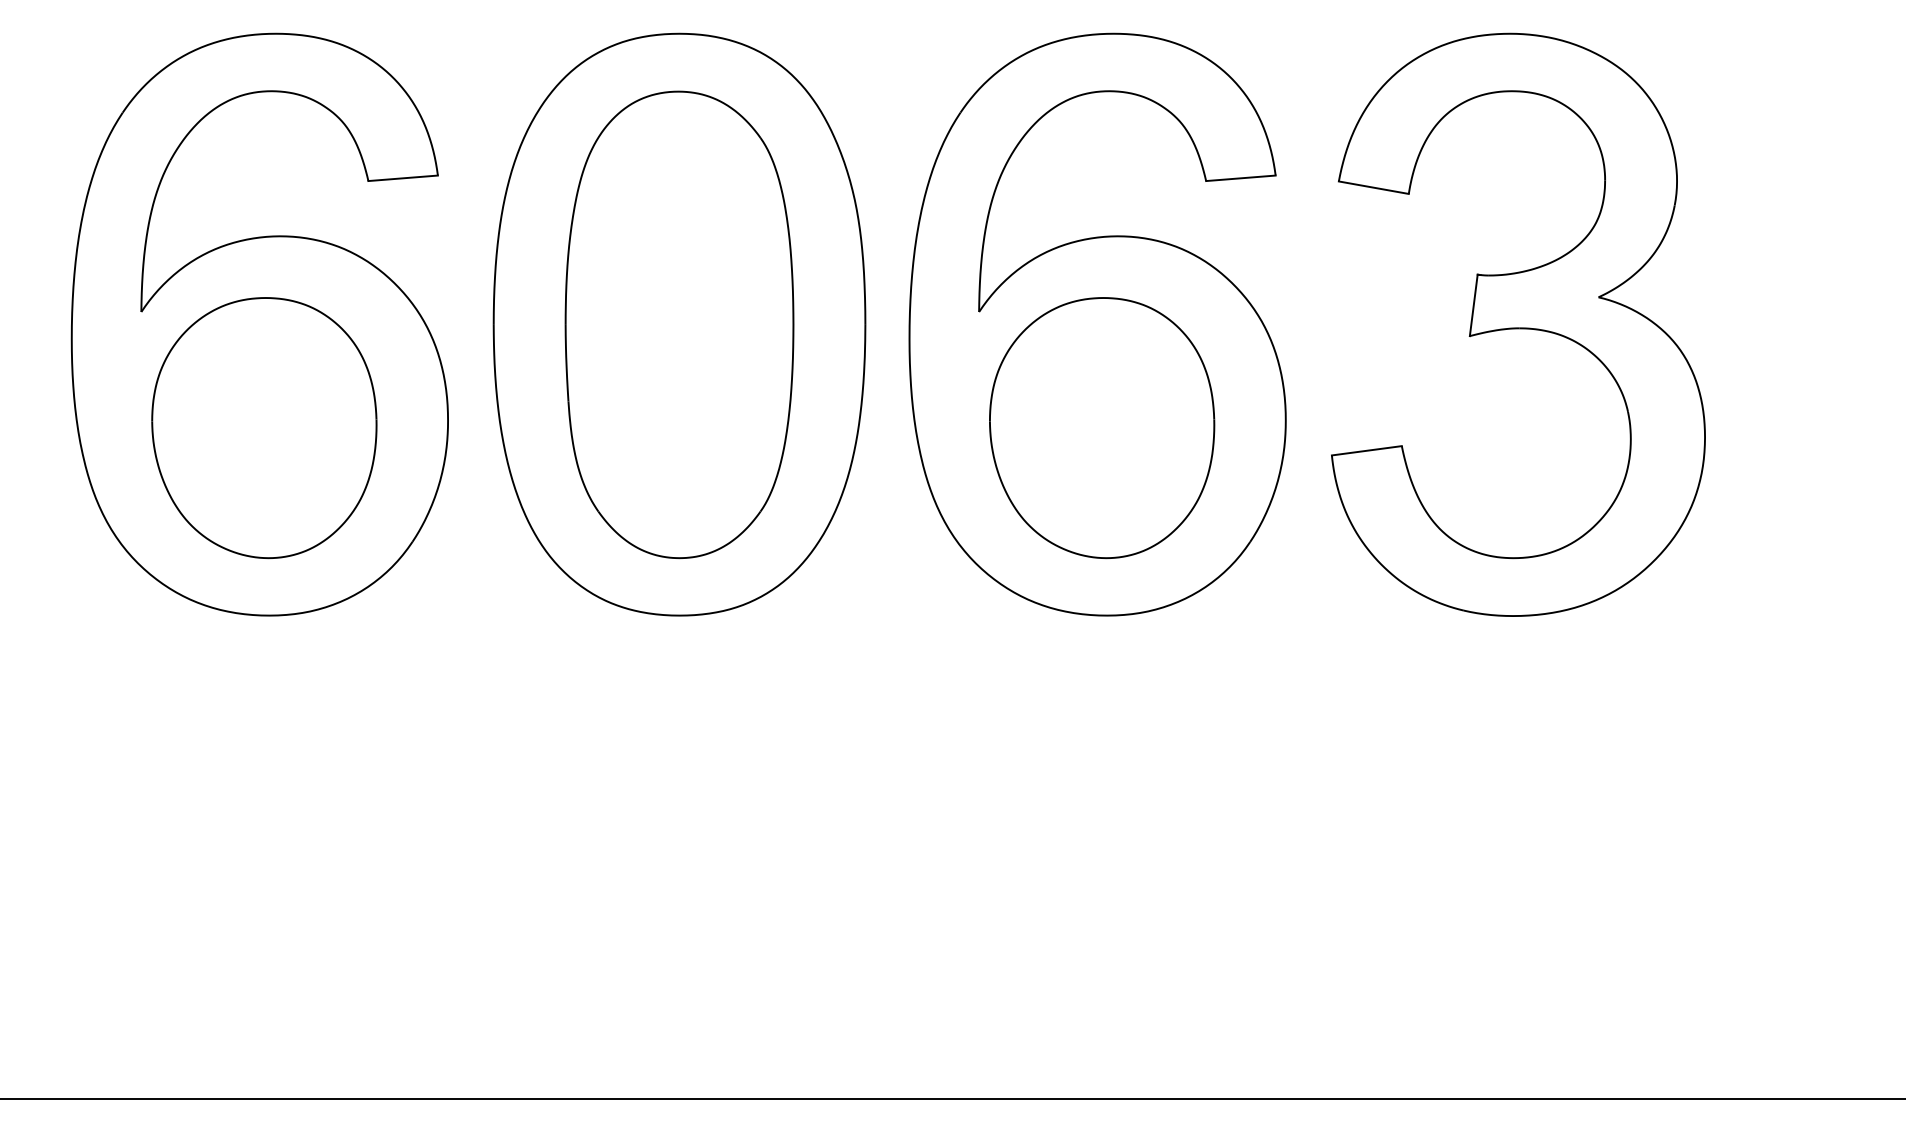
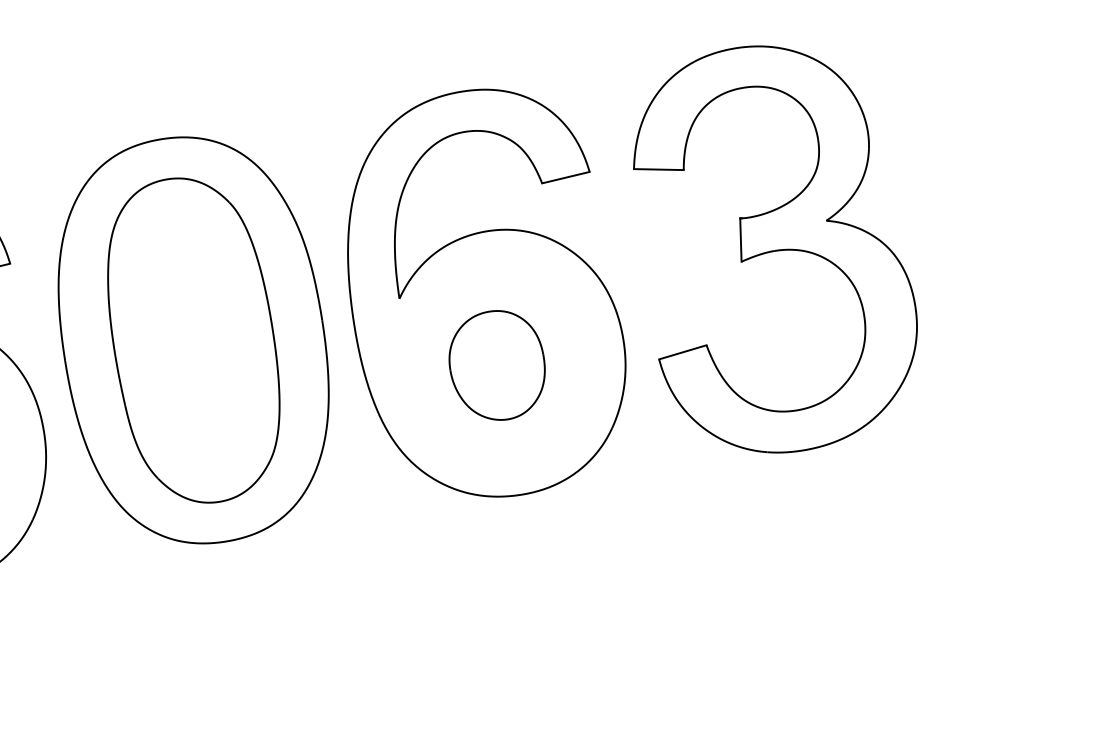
part: (1102, 428) -> (497, 365), size x0.6

